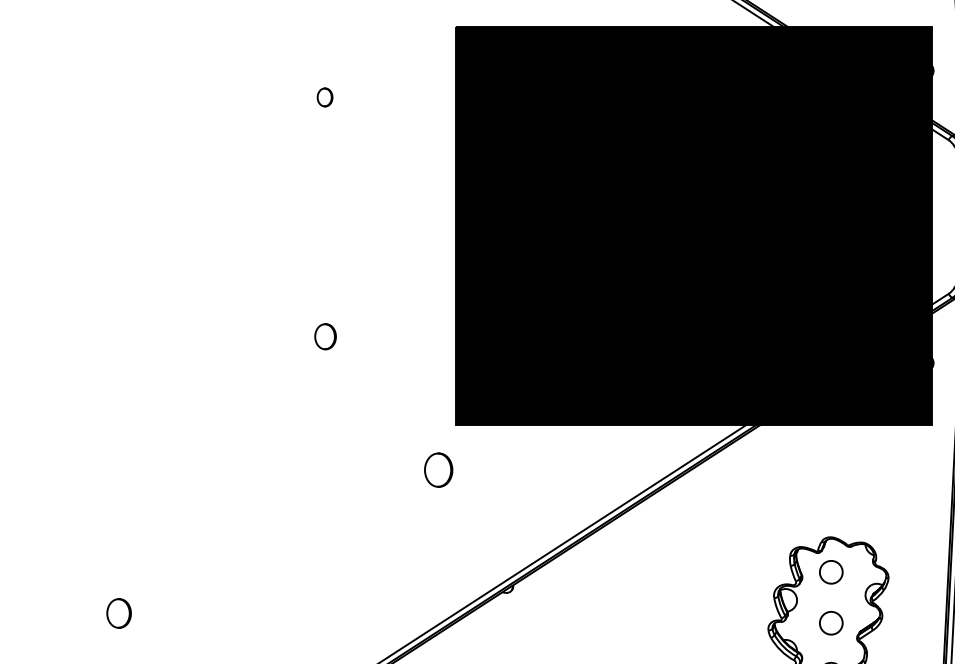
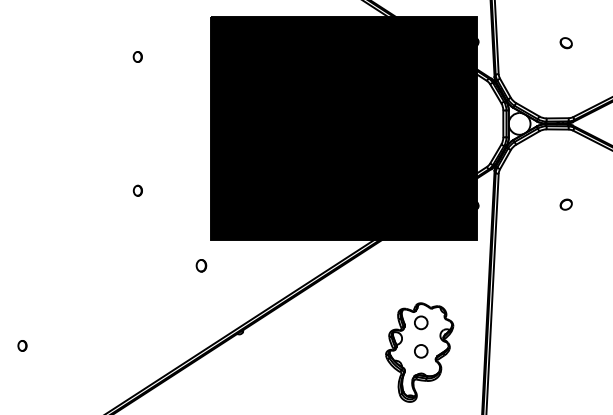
part: (324, 335) -> (137, 190), size x0.71
part: (438, 469) -> (201, 265), size x0.62
part: (119, 612) -> (22, 345), size x0.62

